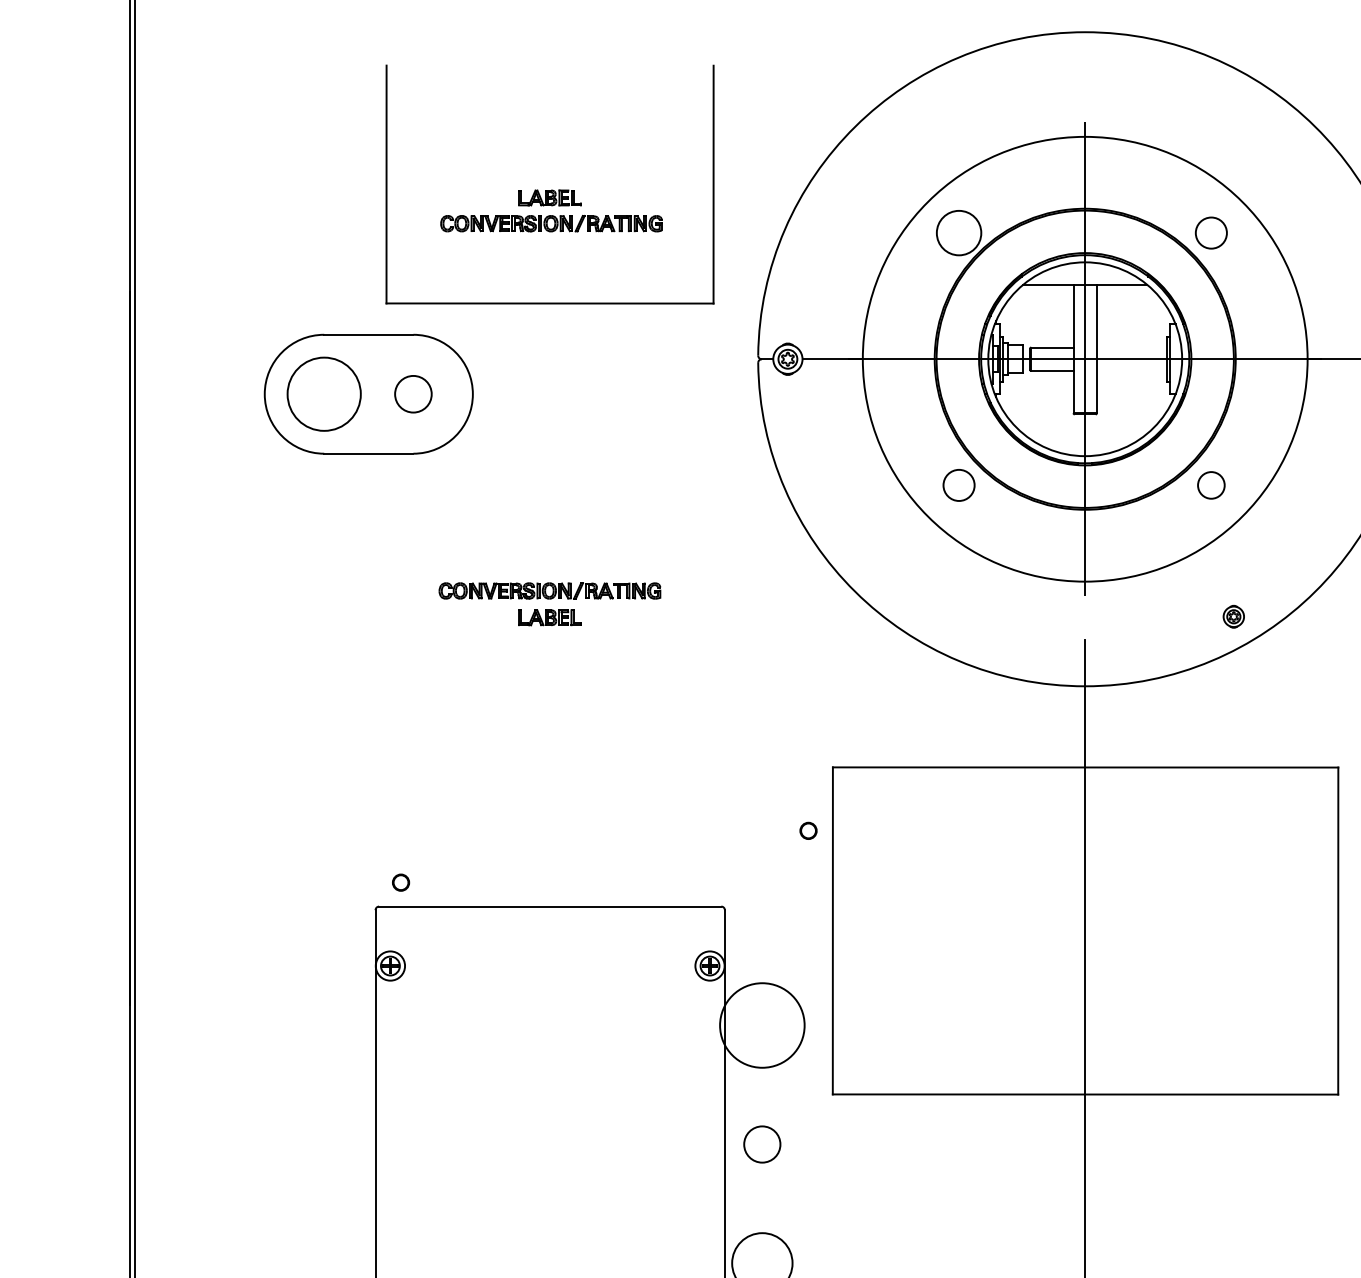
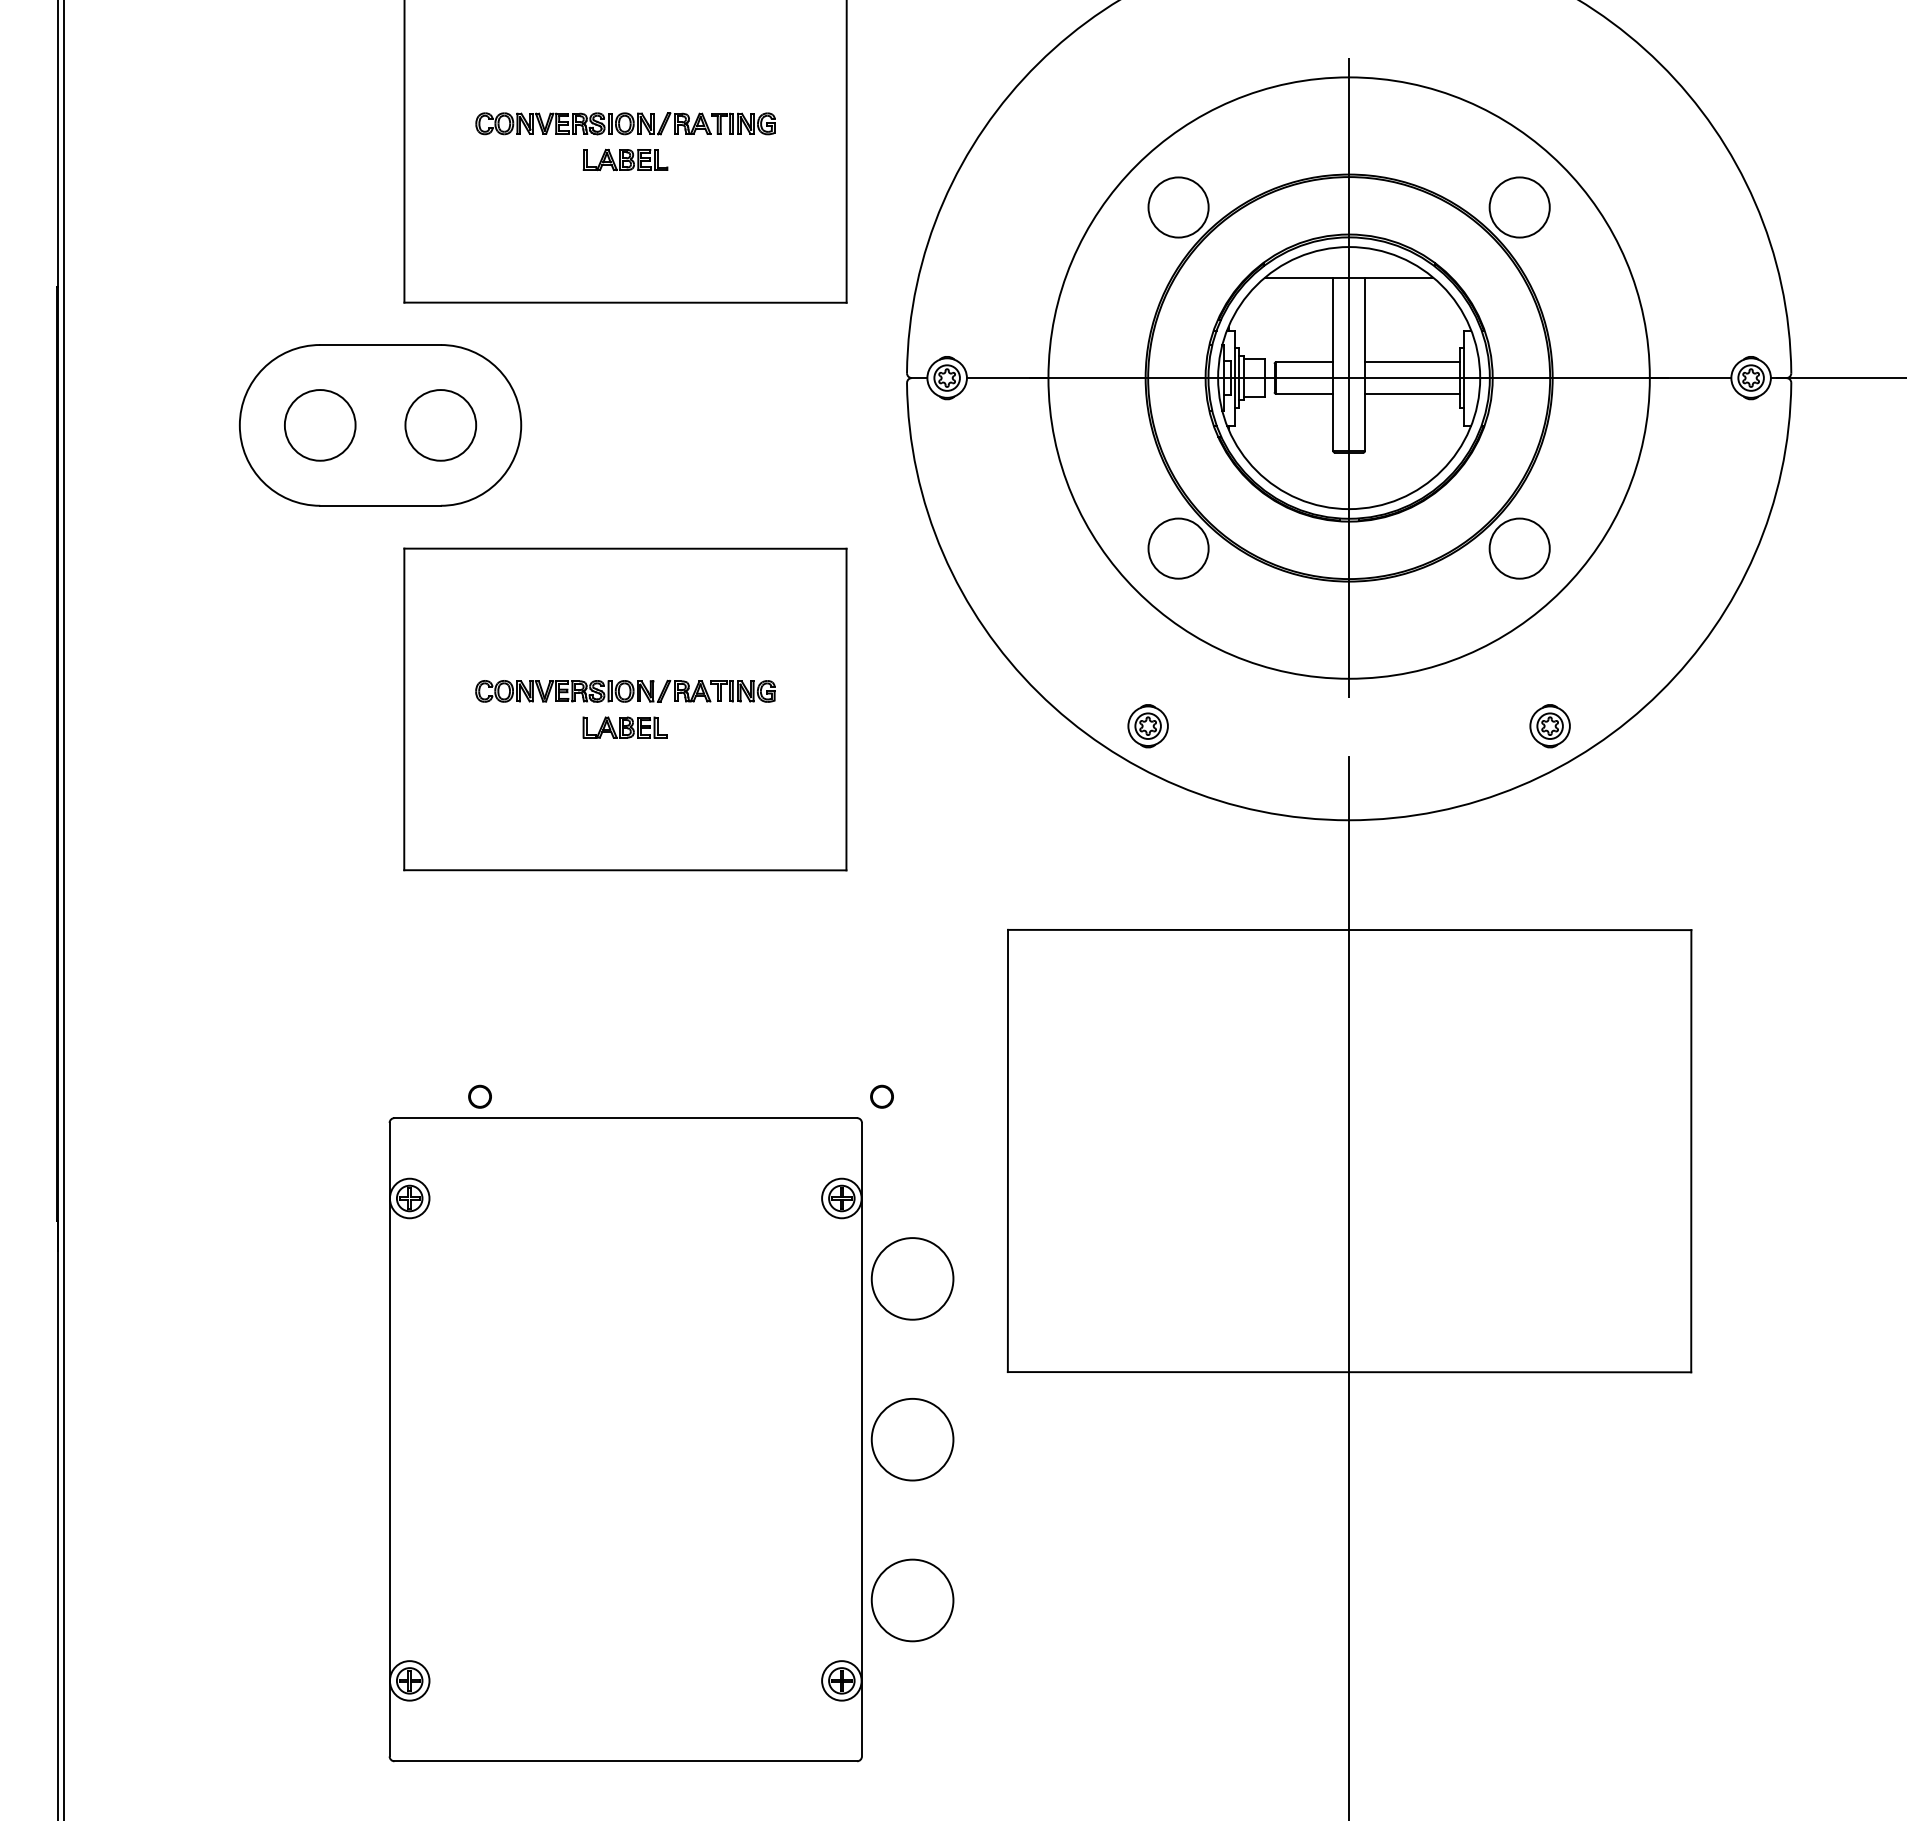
part: (551, 223) -> (625, 123), moved
circle: (1211, 233) -> (1519, 207), size x1.43
line: (1131, 347) -> (1411, 362), added
line: (1131, 370) -> (1411, 393), added
circle: (323, 394) -> (319, 425), size x0.71
circle: (413, 394) -> (440, 425), size x1.43
circle: (959, 485) -> (1178, 548), size x1.43
circle: (1211, 485) -> (1519, 548), size x1.67
part: (550, 604) -> (625, 709), added
part: (936, 616) -> (1147, 726), added
part: (1233, 616) -> (1549, 726), size x1.43
circle: (808, 830) -> (881, 1096), moved
circle: (400, 882) -> (479, 1096), moved
circle: (762, 1025) -> (912, 1278), size x0.71
circle: (762, 1144) -> (912, 1439), size x1.67

